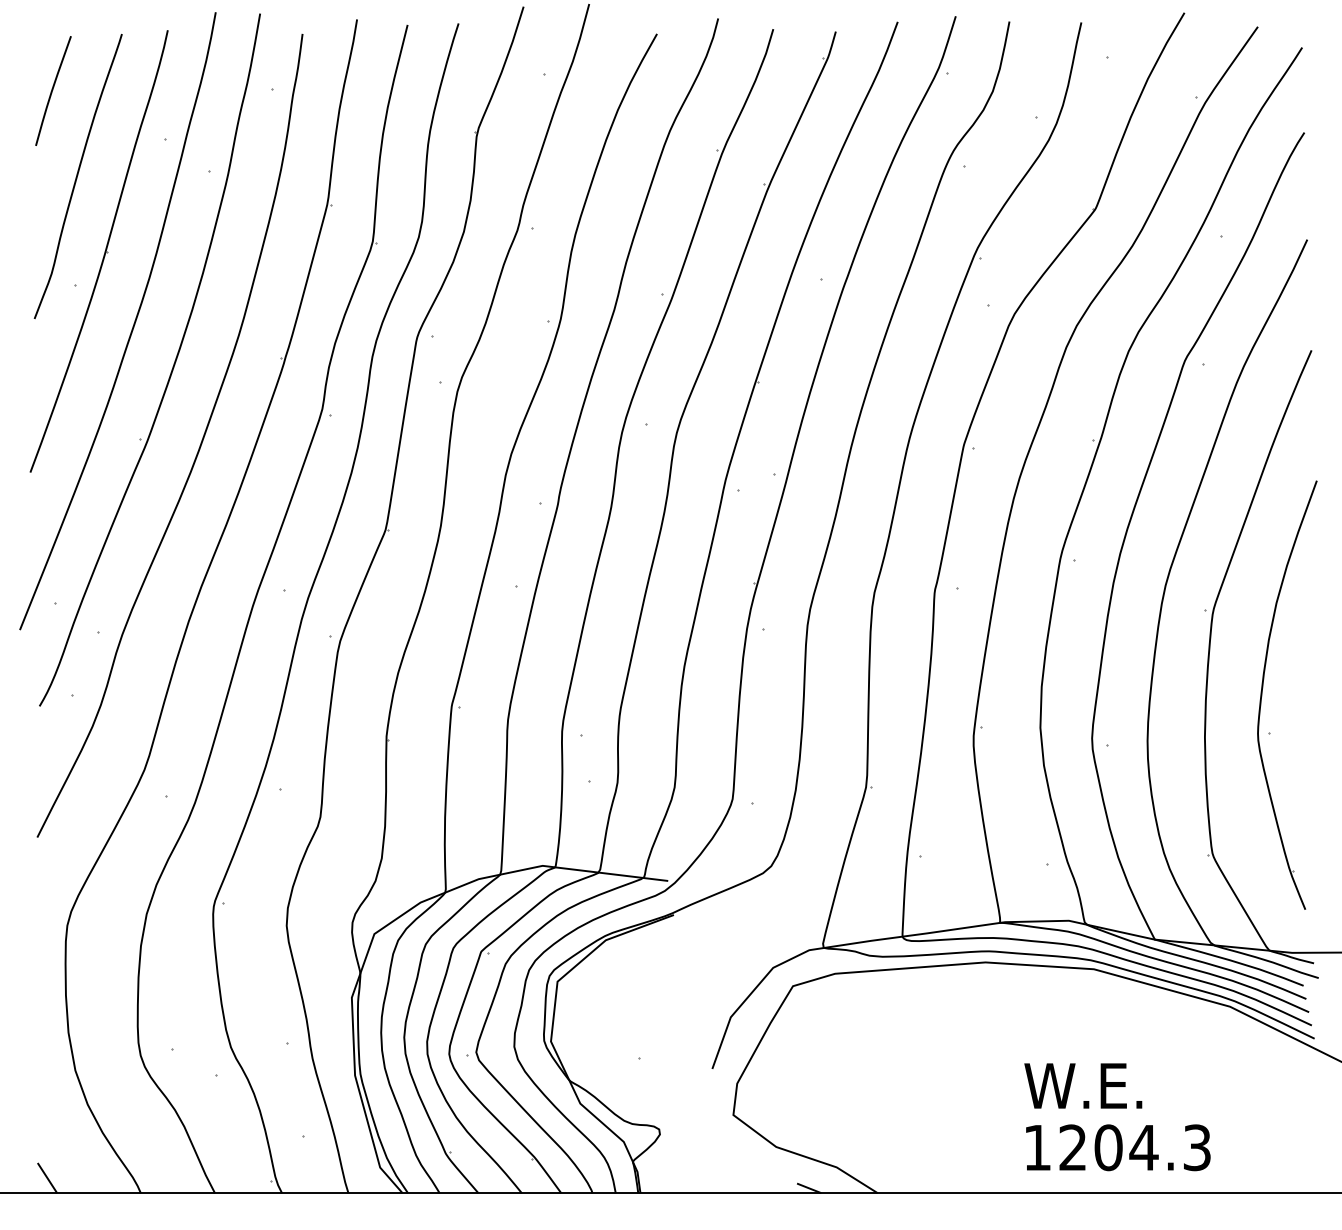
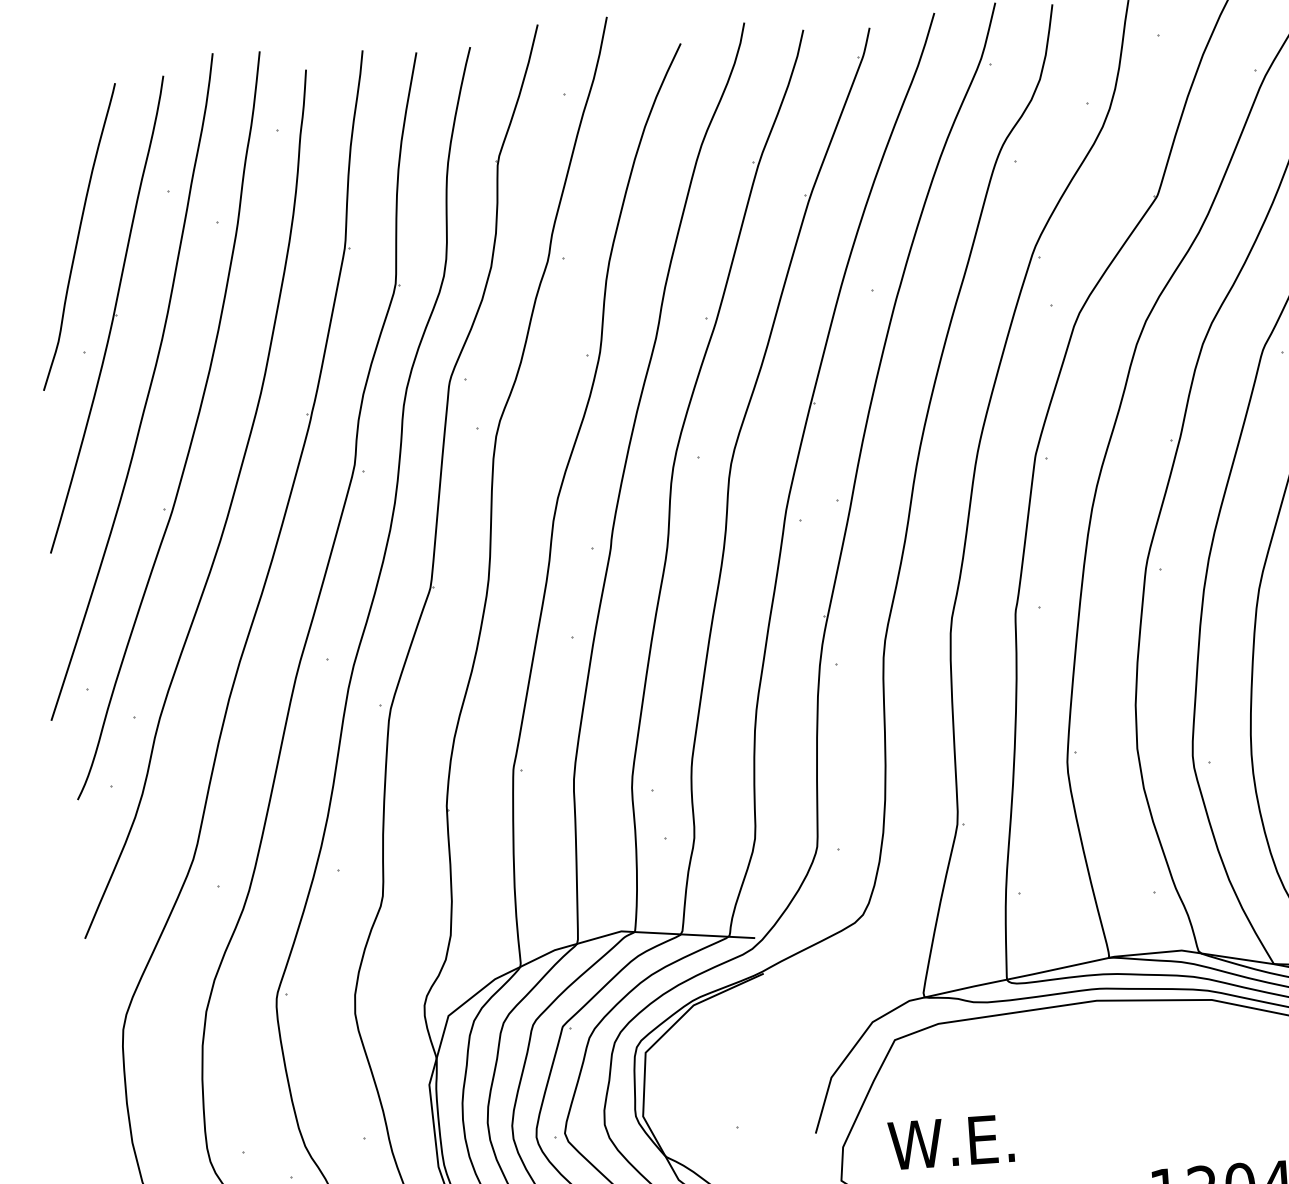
curve: (53, 90) -> (46, 147), removed
text: (1083, 1085) -> (951, 1141), moved

